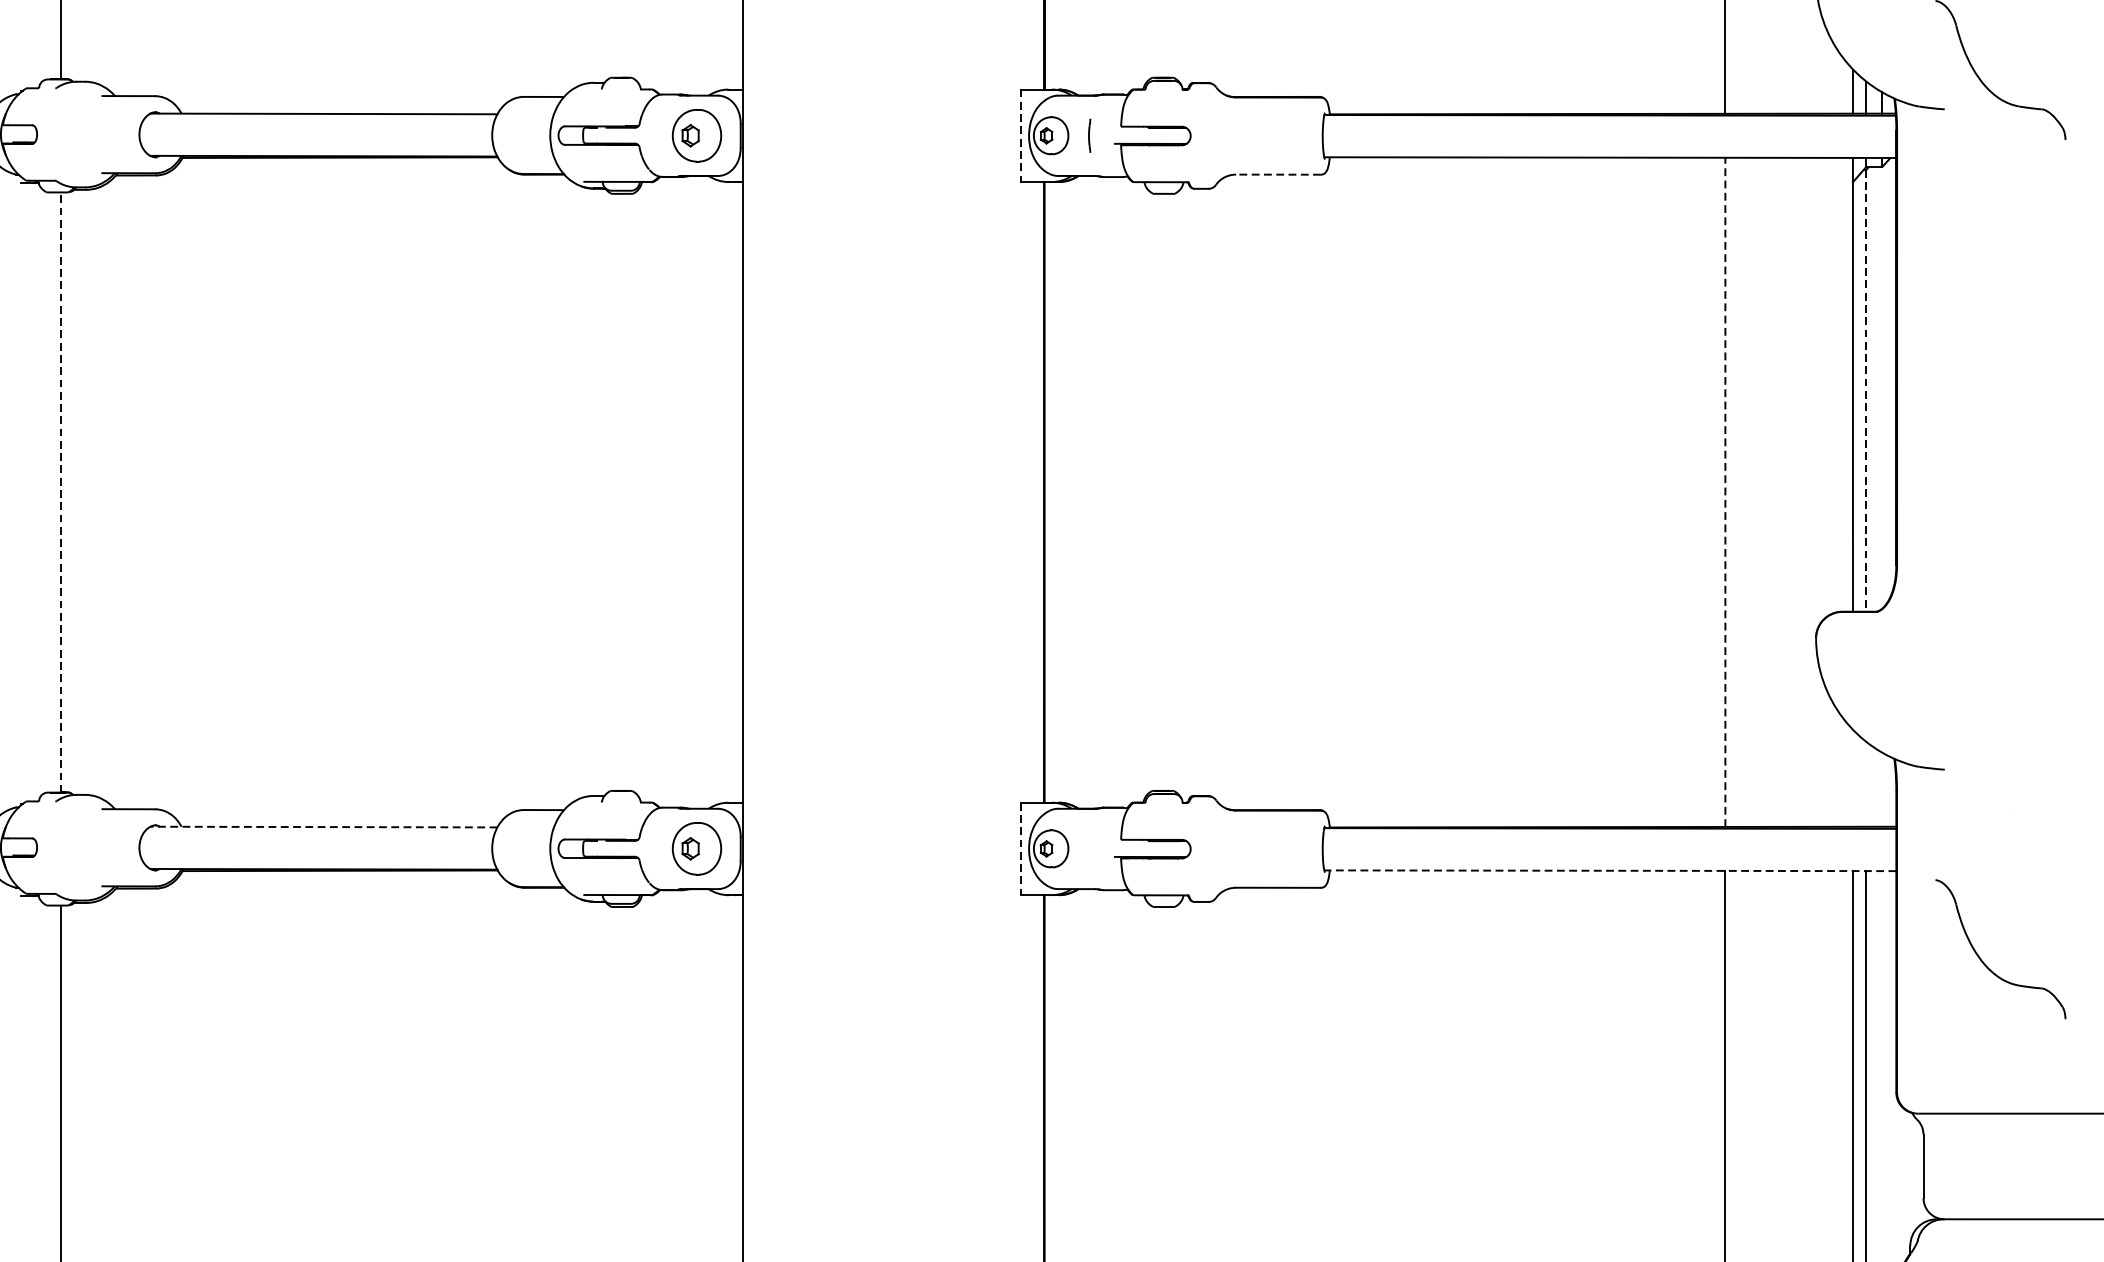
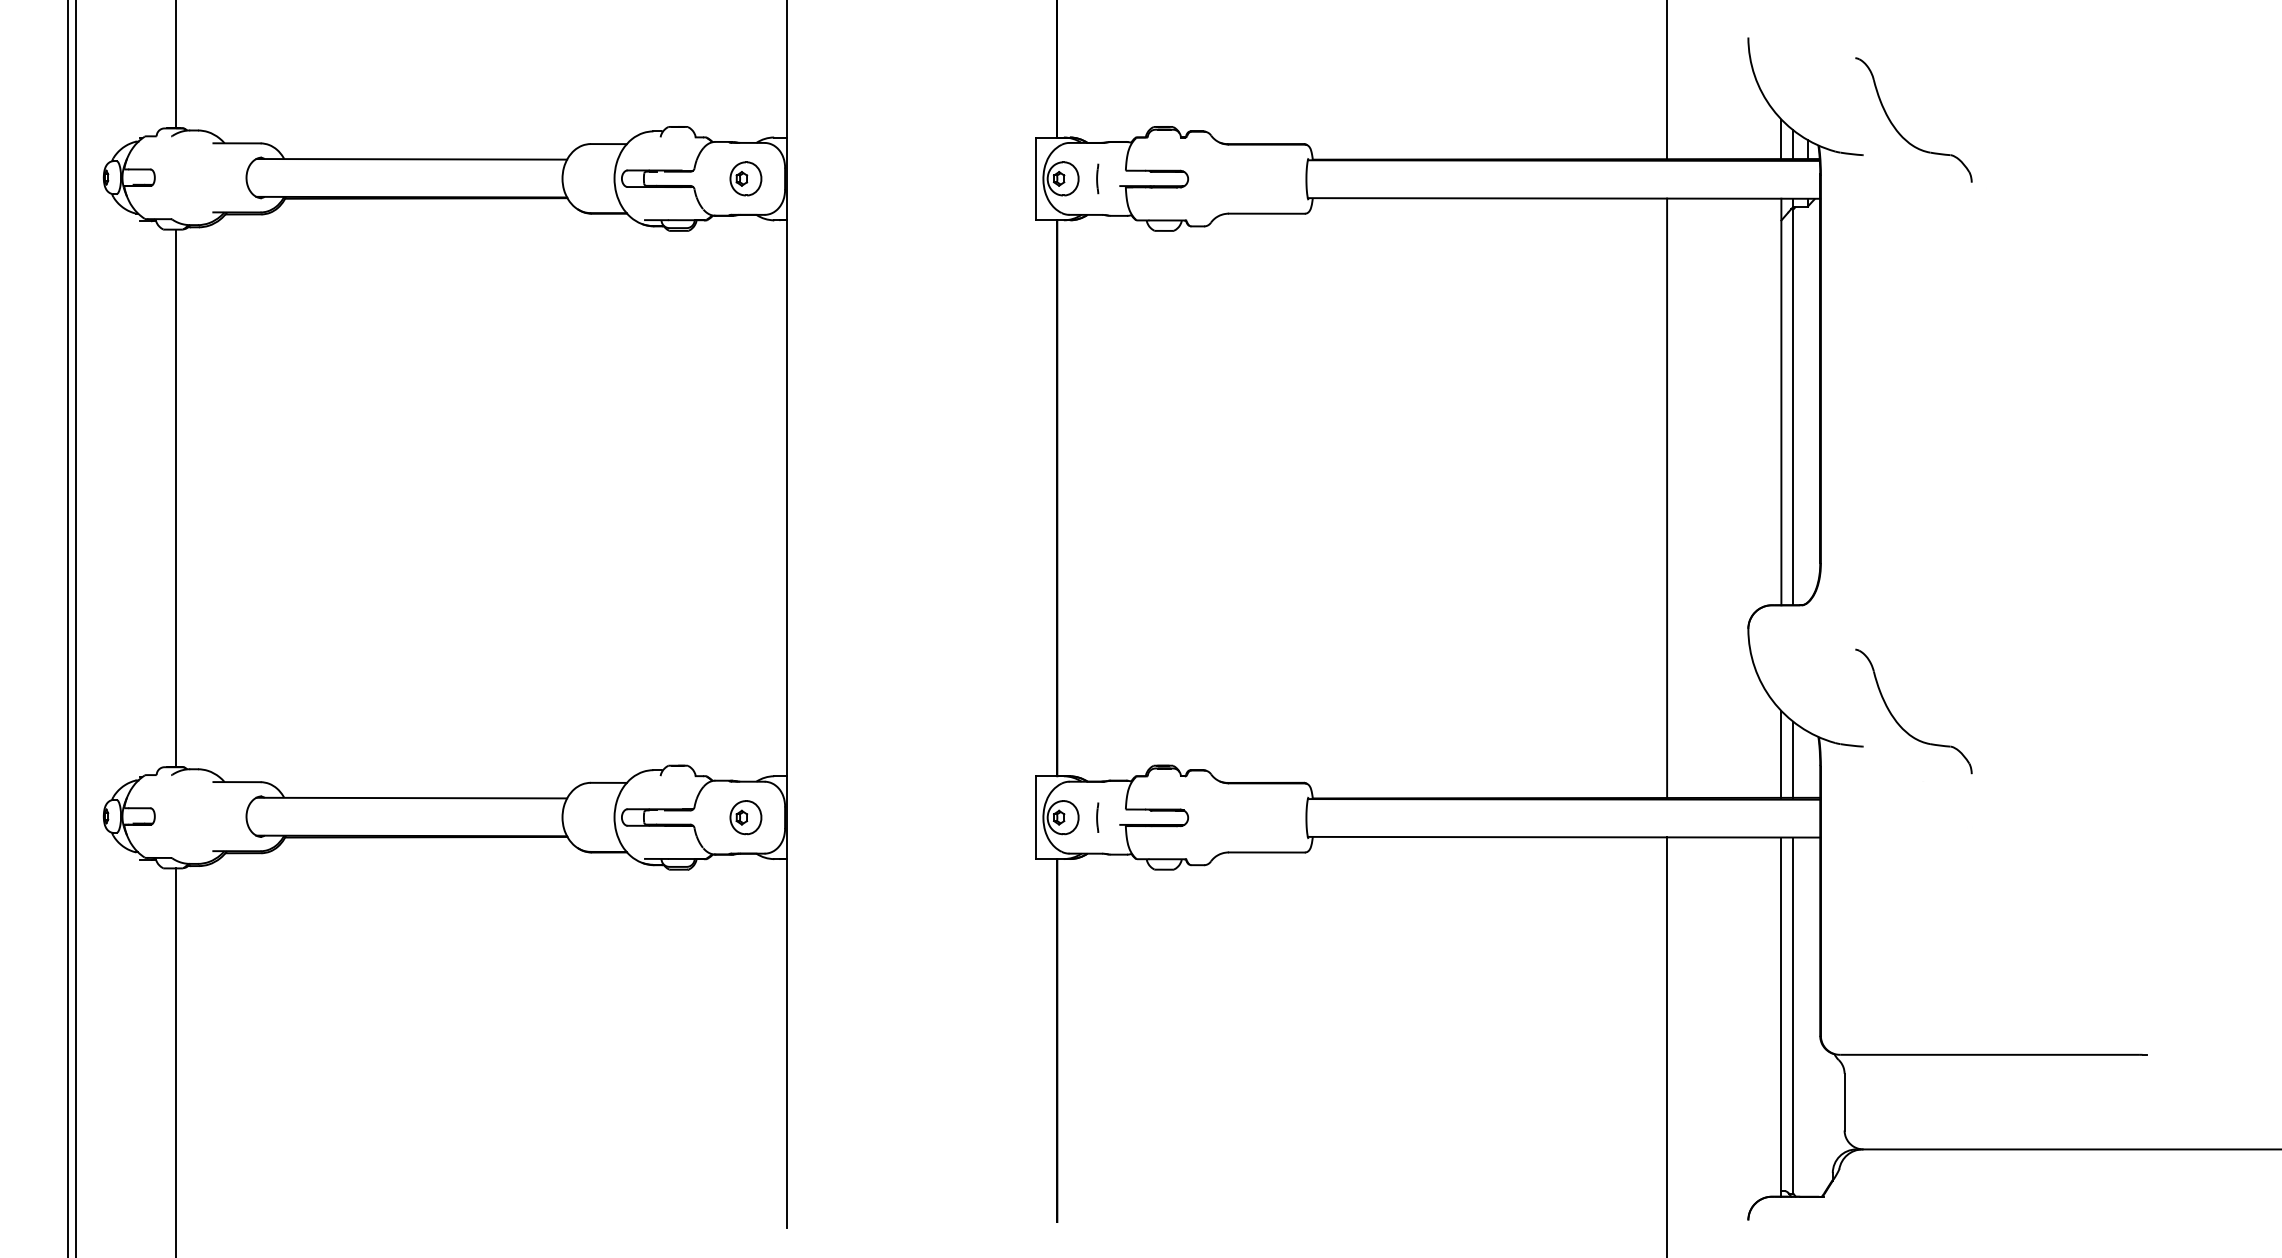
part: (696, 135) -> (745, 178), size x0.71
line: (1021, 136) -> (1036, 179), dashed -> solid
line: (1278, 174) -> (1266, 213), dashed -> solid
line: (1866, 391) -> (1793, 407), dashed -> solid
line: (61, 492) -> (176, 498), dashed -> solid
line: (1725, 492) -> (1667, 498), dashed -> solid
line: (1853, 777) -> (1781, 753), added
line: (1866, 783) -> (1793, 759), added
line: (323, 827) -> (411, 798), dashed -> solid
part: (696, 848) -> (745, 817), size x0.71
line: (1089, 848) -> (1097, 817), added
line: (1021, 849) -> (1036, 818), dashed -> solid
line: (1609, 871) -> (1563, 837), dashed -> solid
part: (1984, 962) -> (1899, 723), moved

